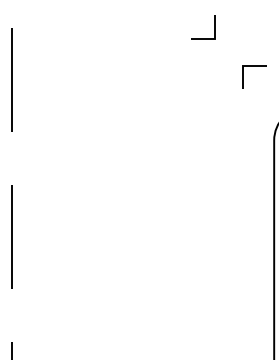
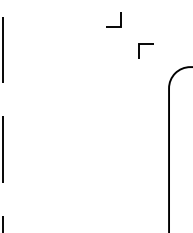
part: (214, 39) -> (121, 27), moved

